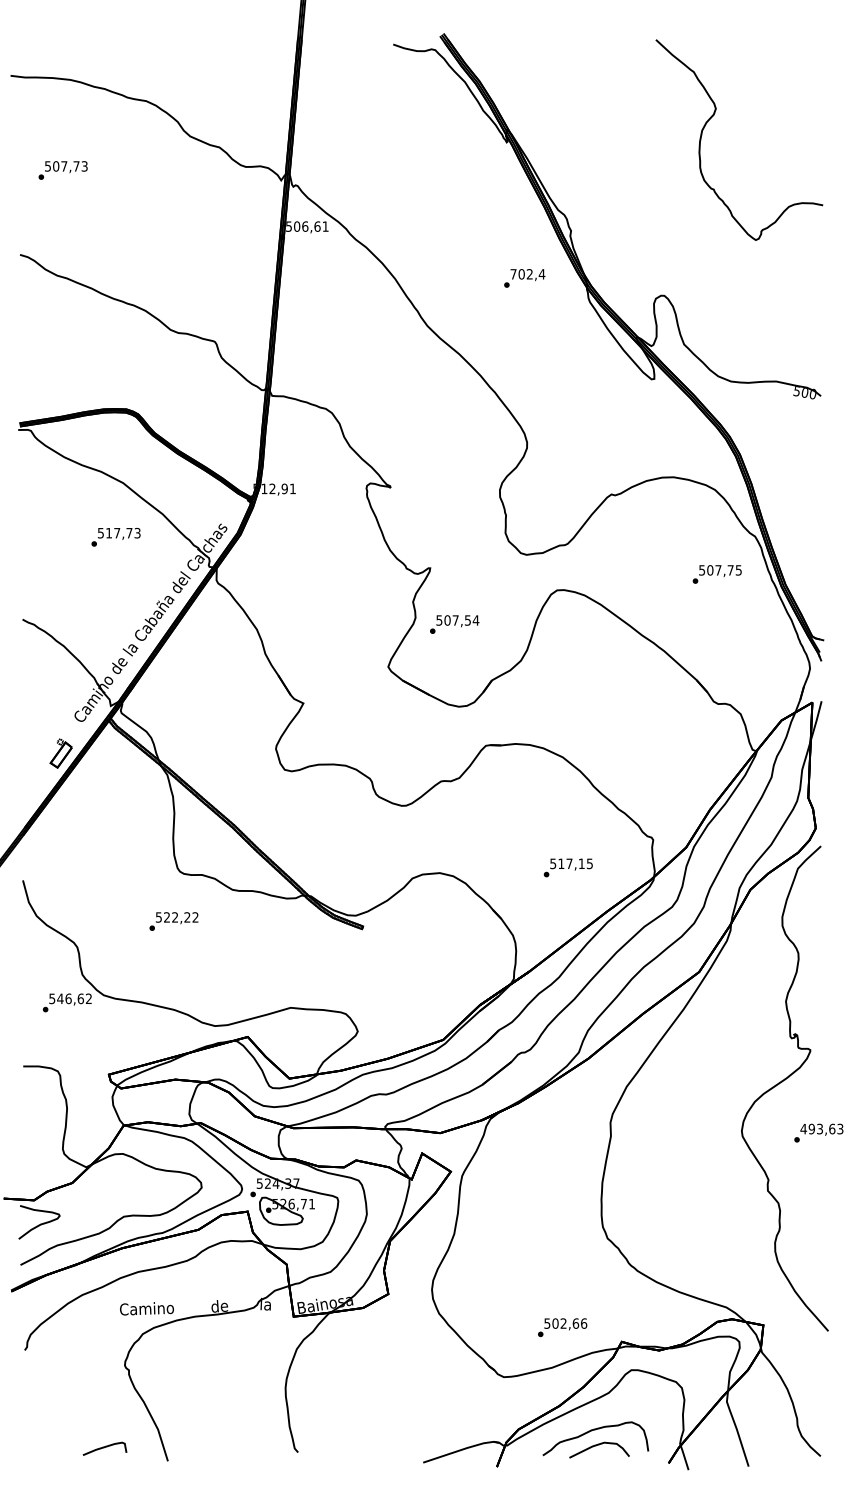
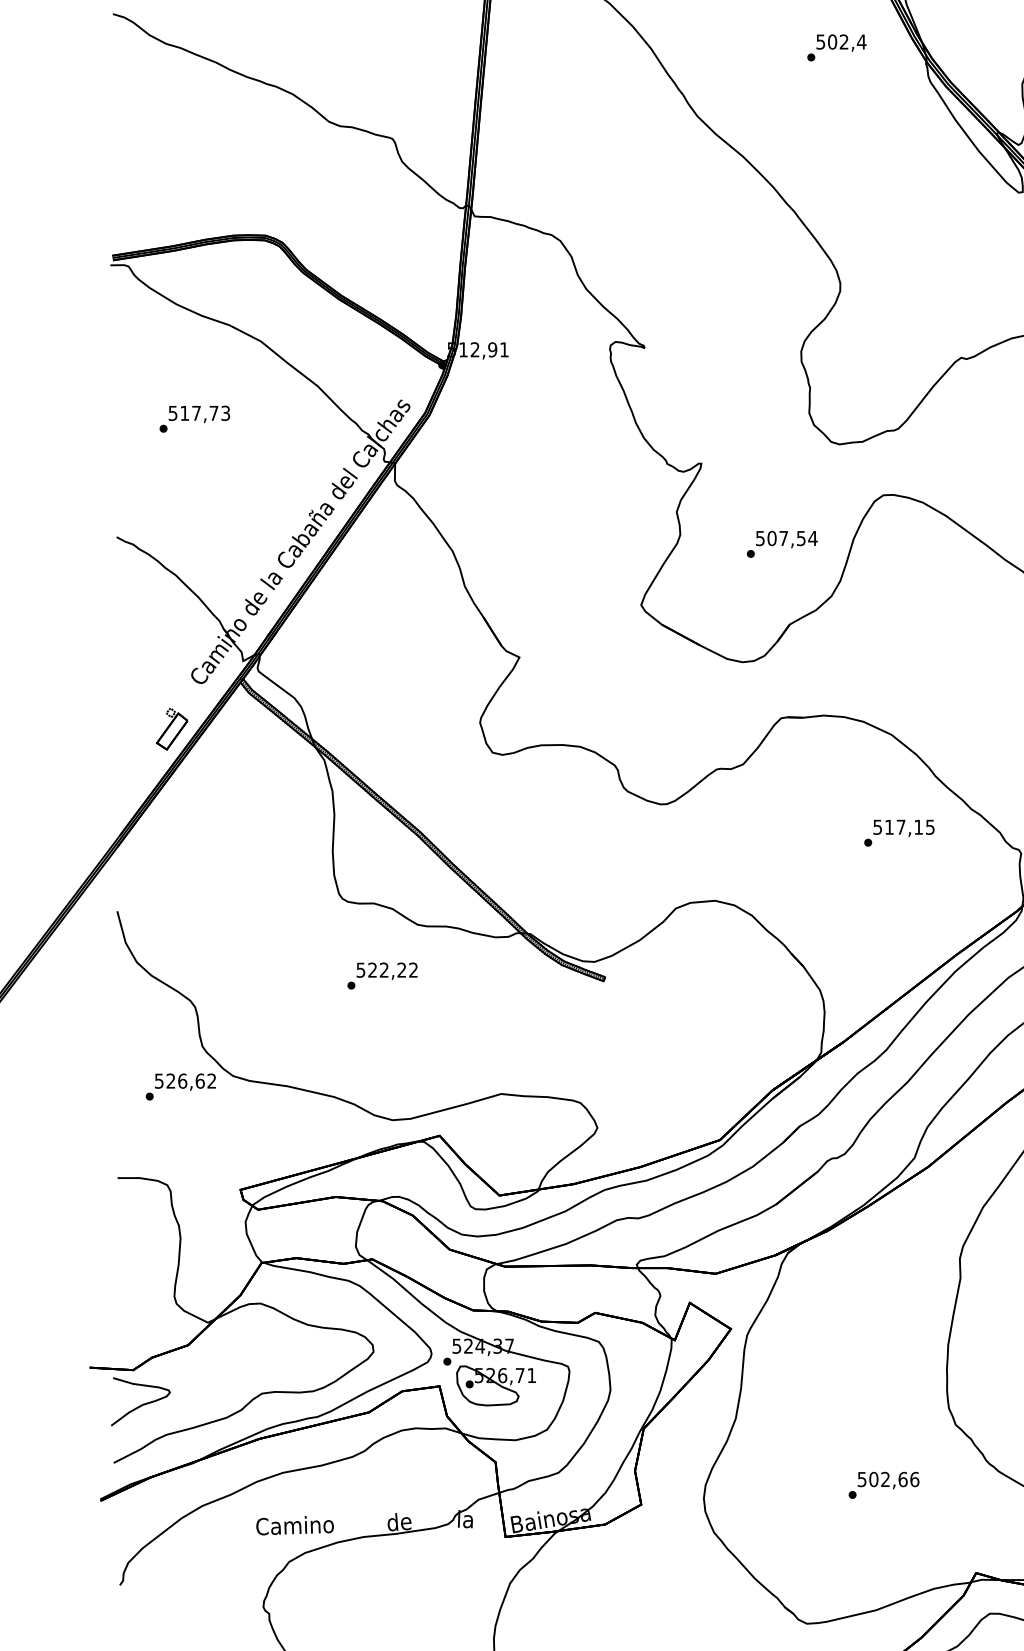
text: (513, 274) -> (820, 42), 702,4 -> 502,4
text: (115, 536) -> (194, 418), moved
text: (454, 624) -> (782, 544), moved
text: (567, 867) -> (898, 832), moved
text: (173, 921) -> (381, 975), moved
text: (60, 998) -> (171, 1080), 546,62 -> 526,62
text: (562, 1327) -> (883, 1485), moved

